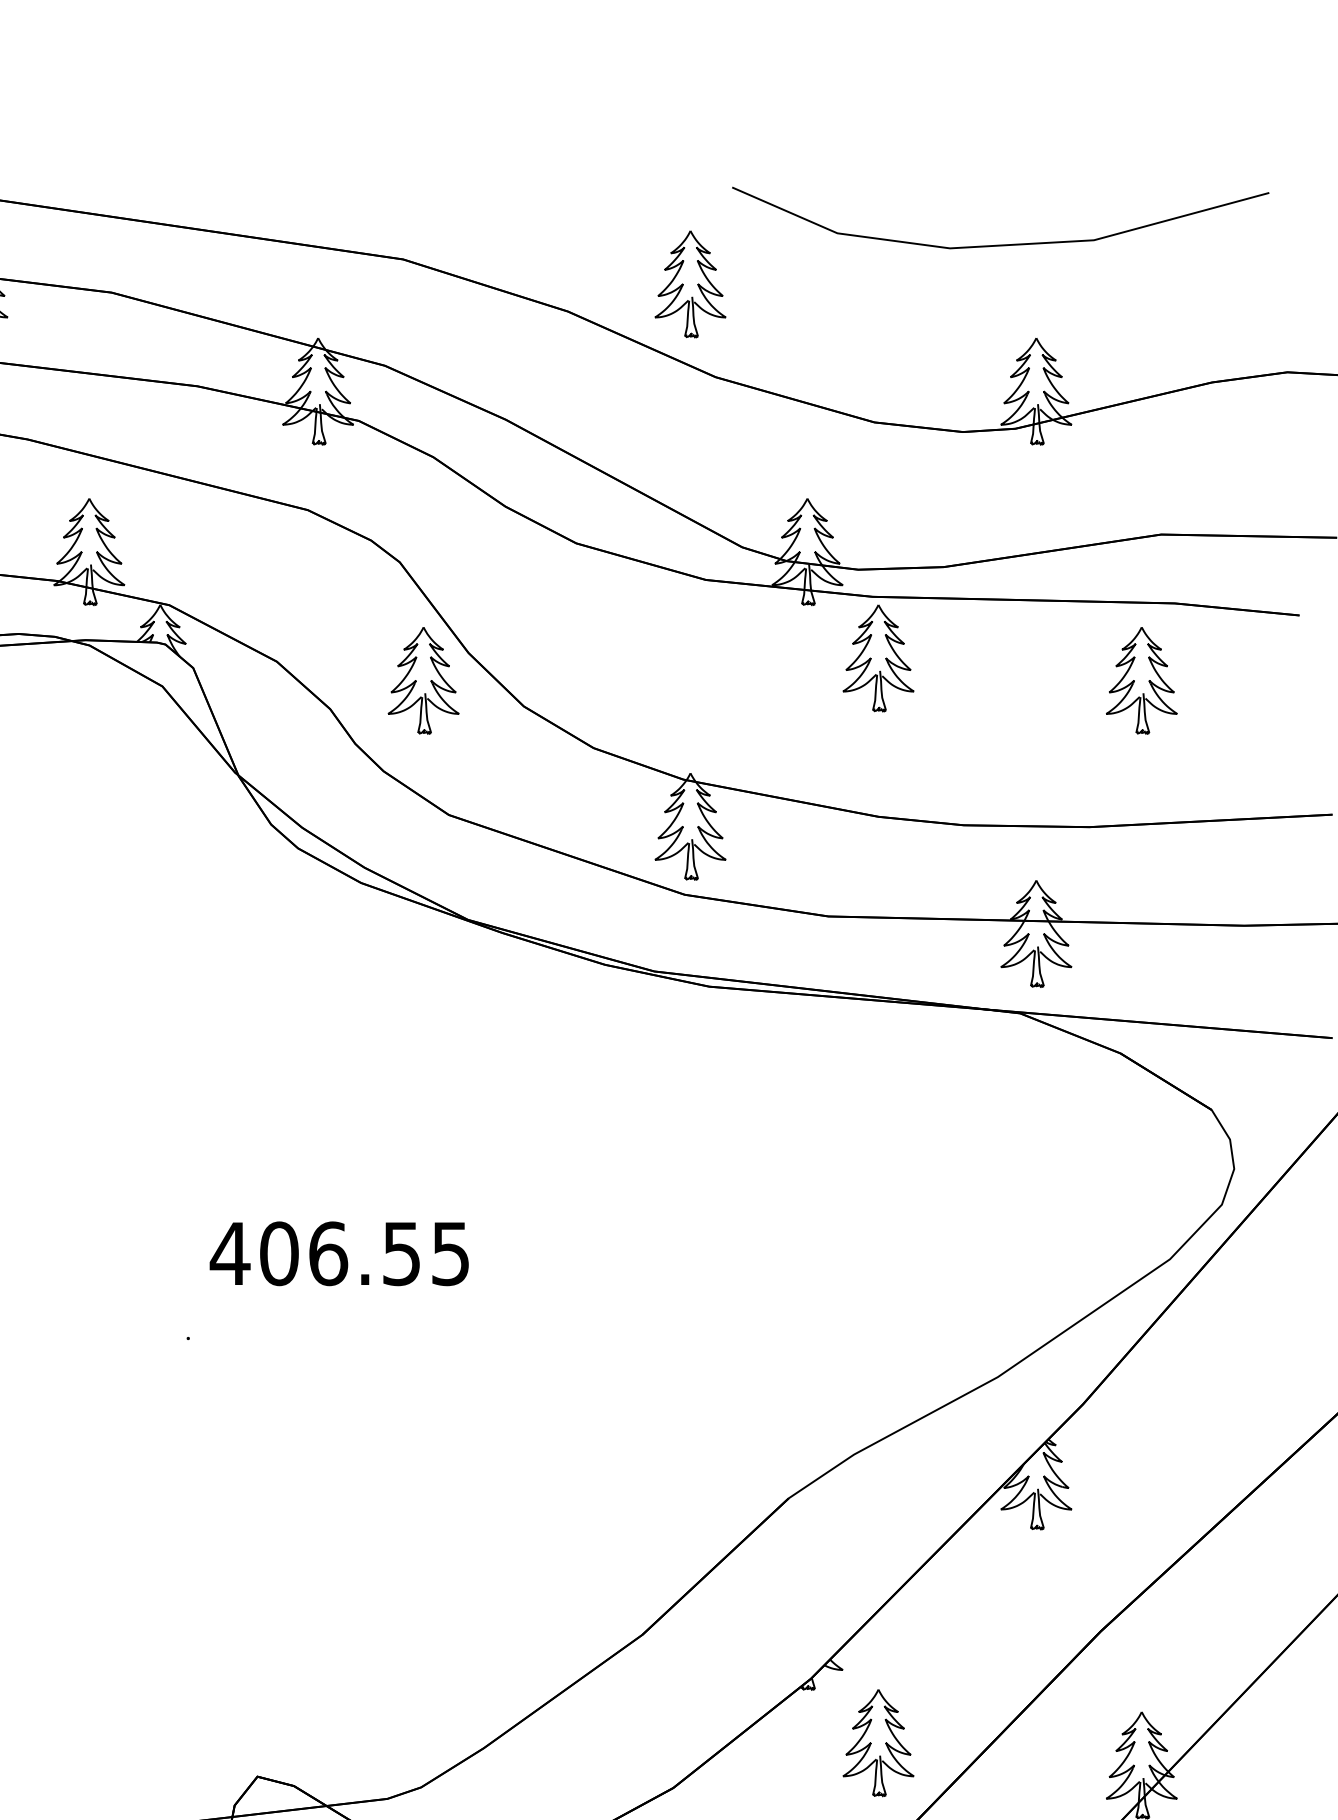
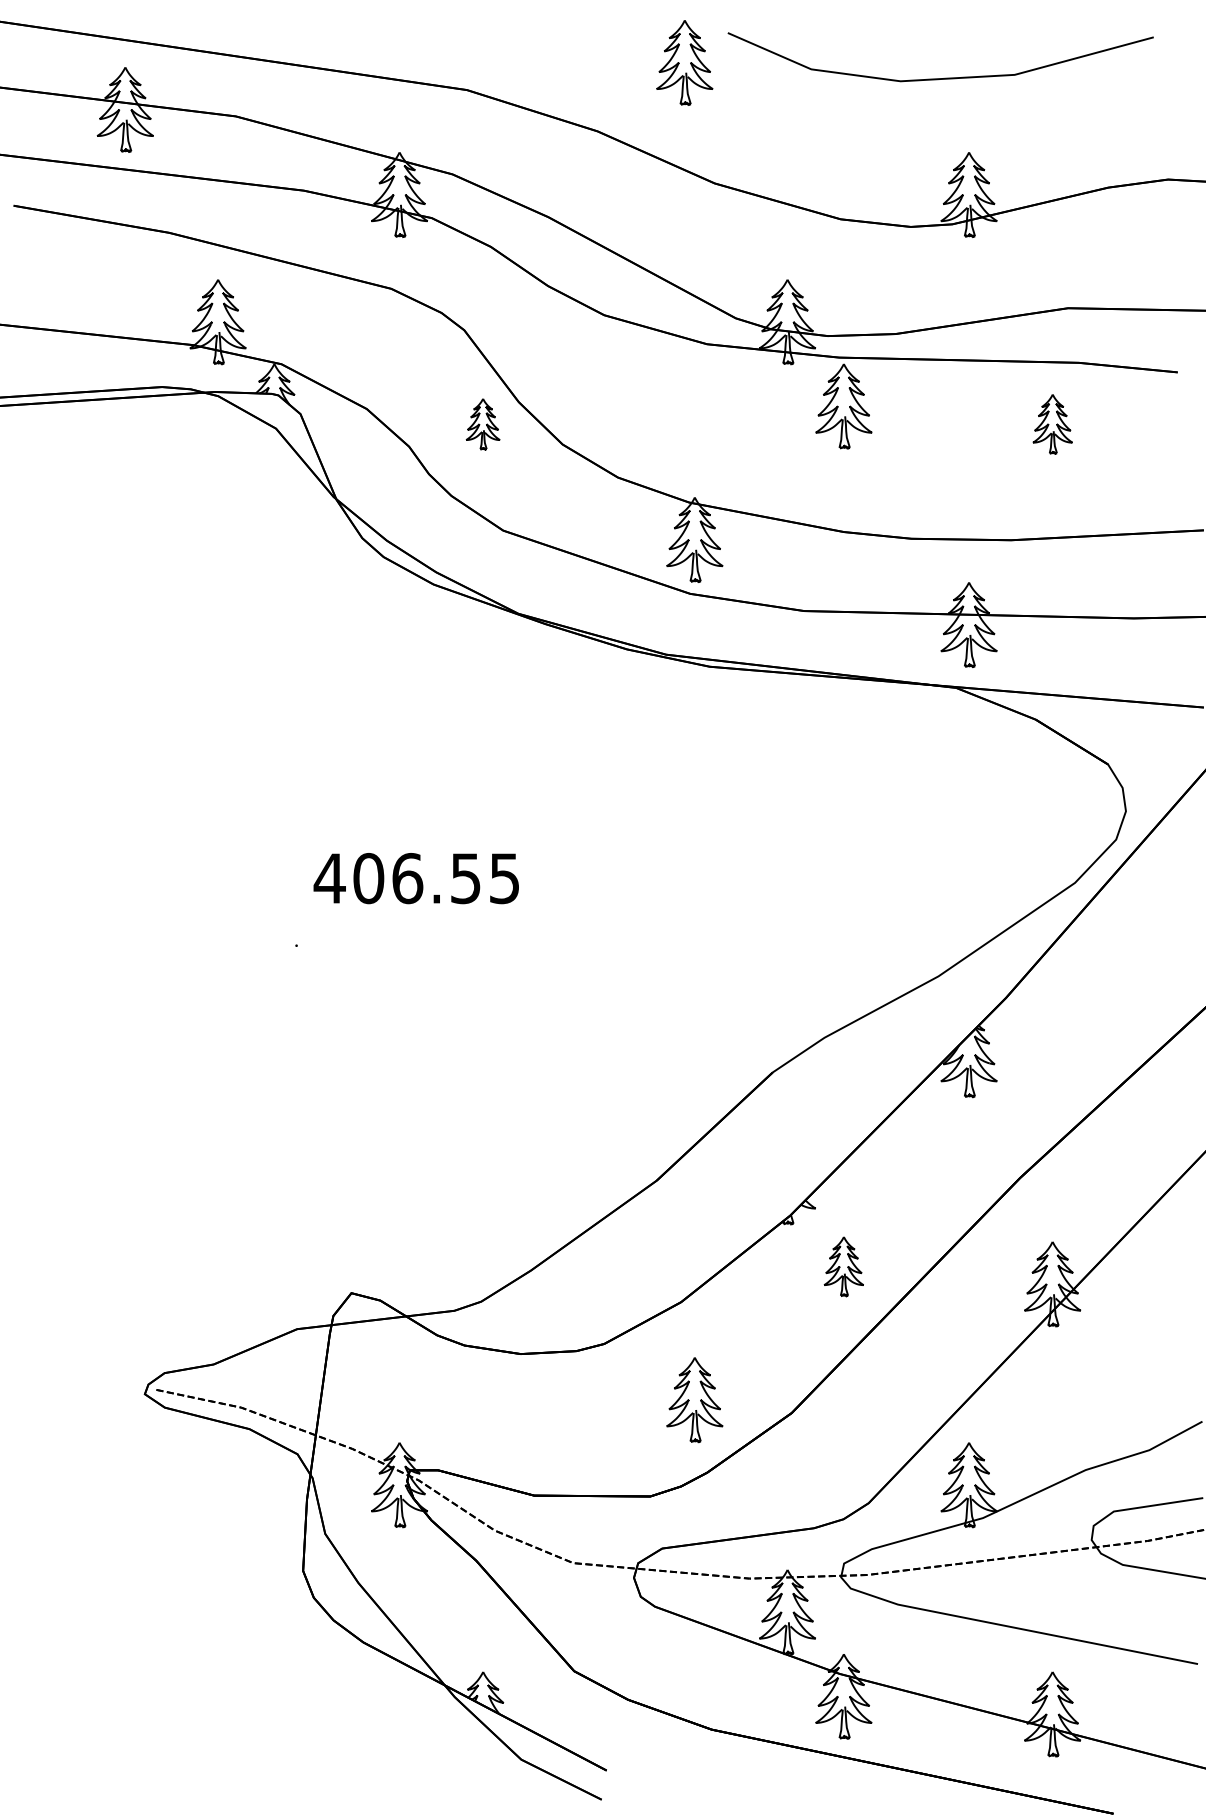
part: (690, 283) -> (684, 62), moved
part: (422, 681) -> (482, 424), size x0.6
part: (1141, 681) -> (1052, 424), size x0.7
part: (878, 1743) -> (843, 1266), size x0.7

